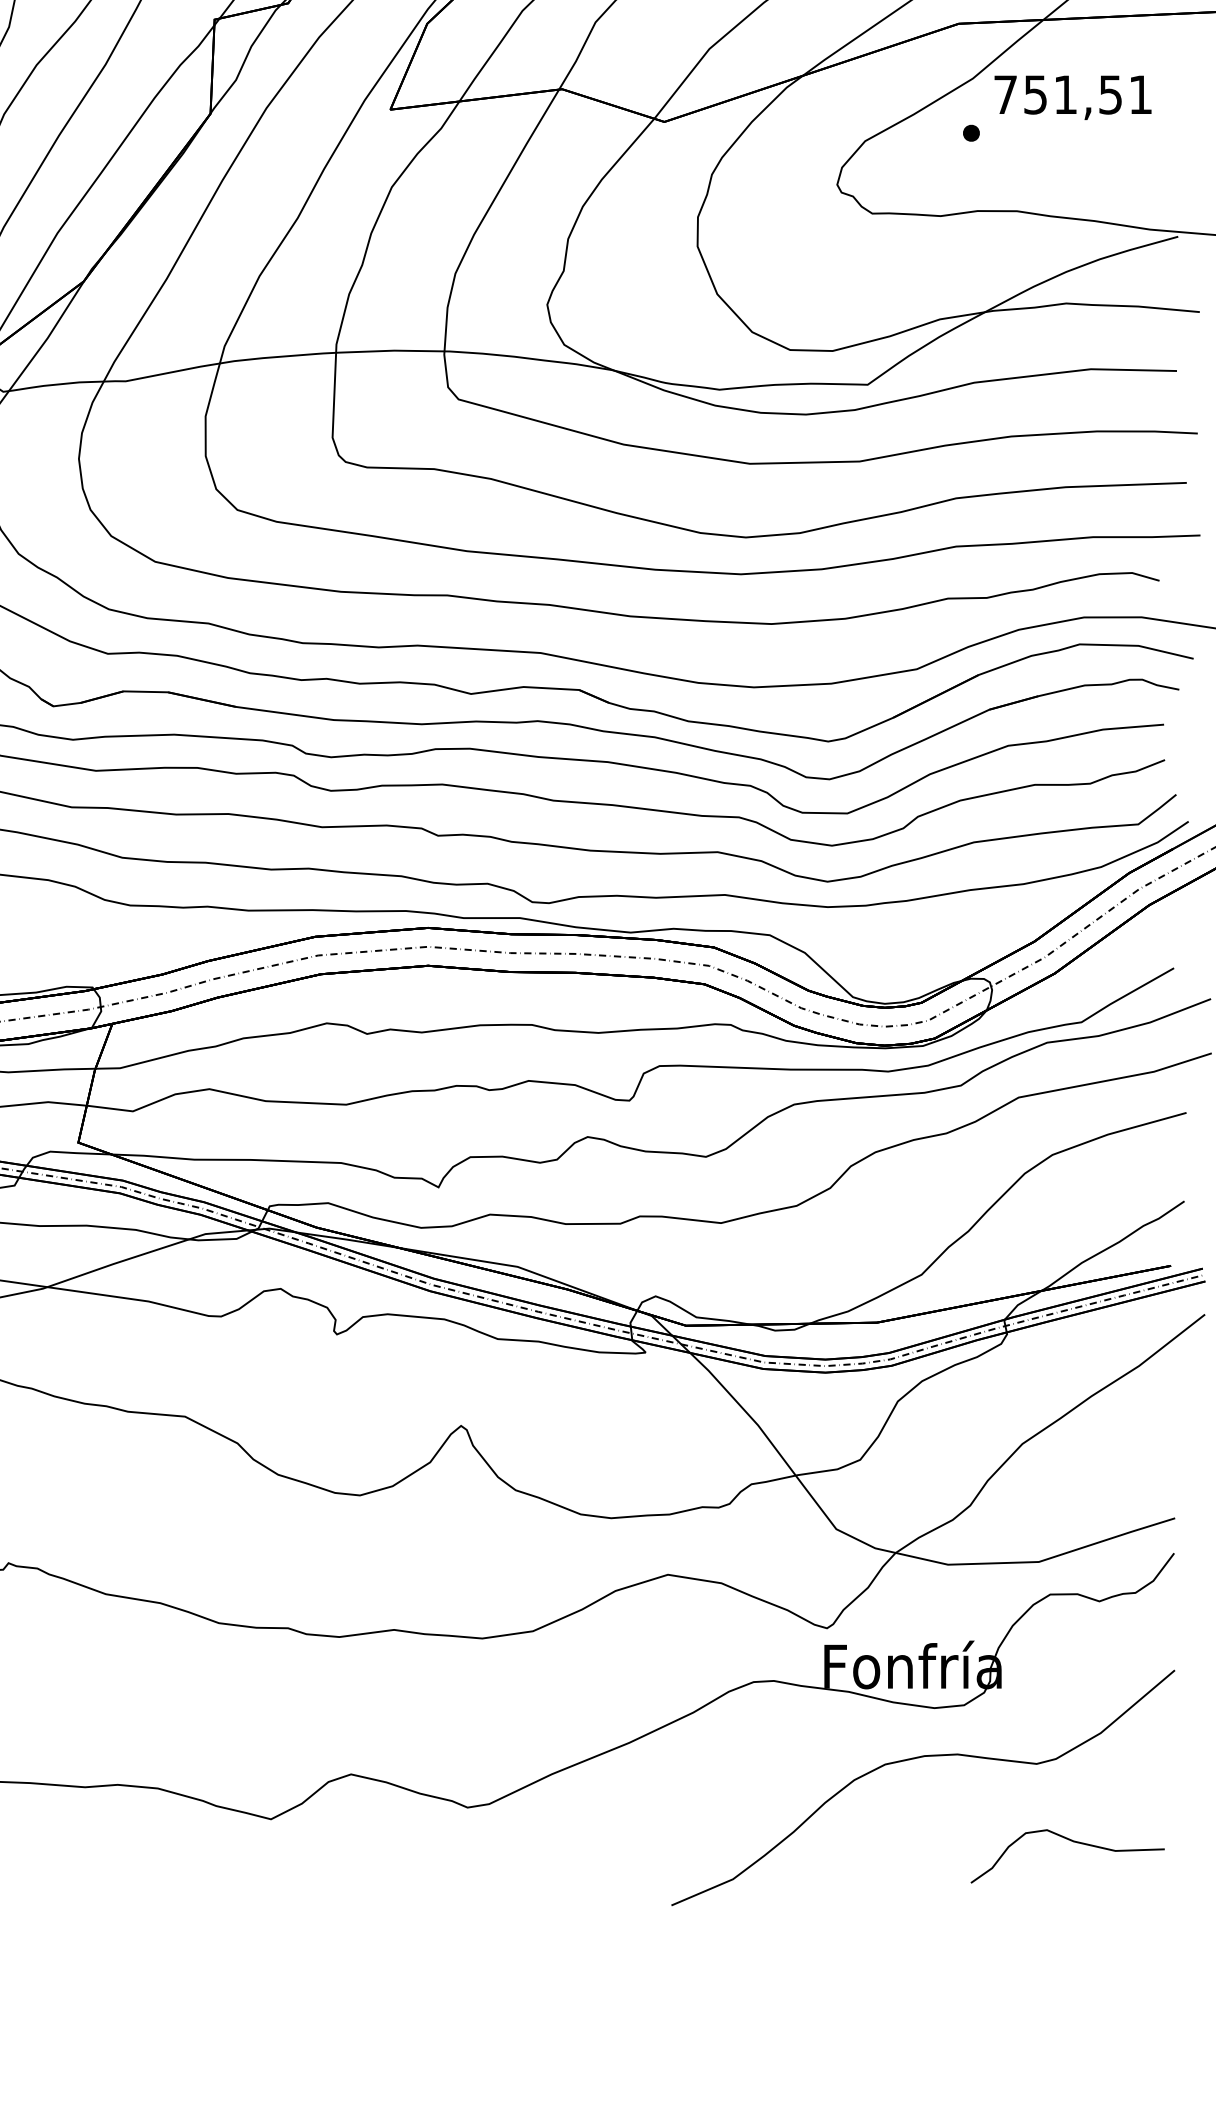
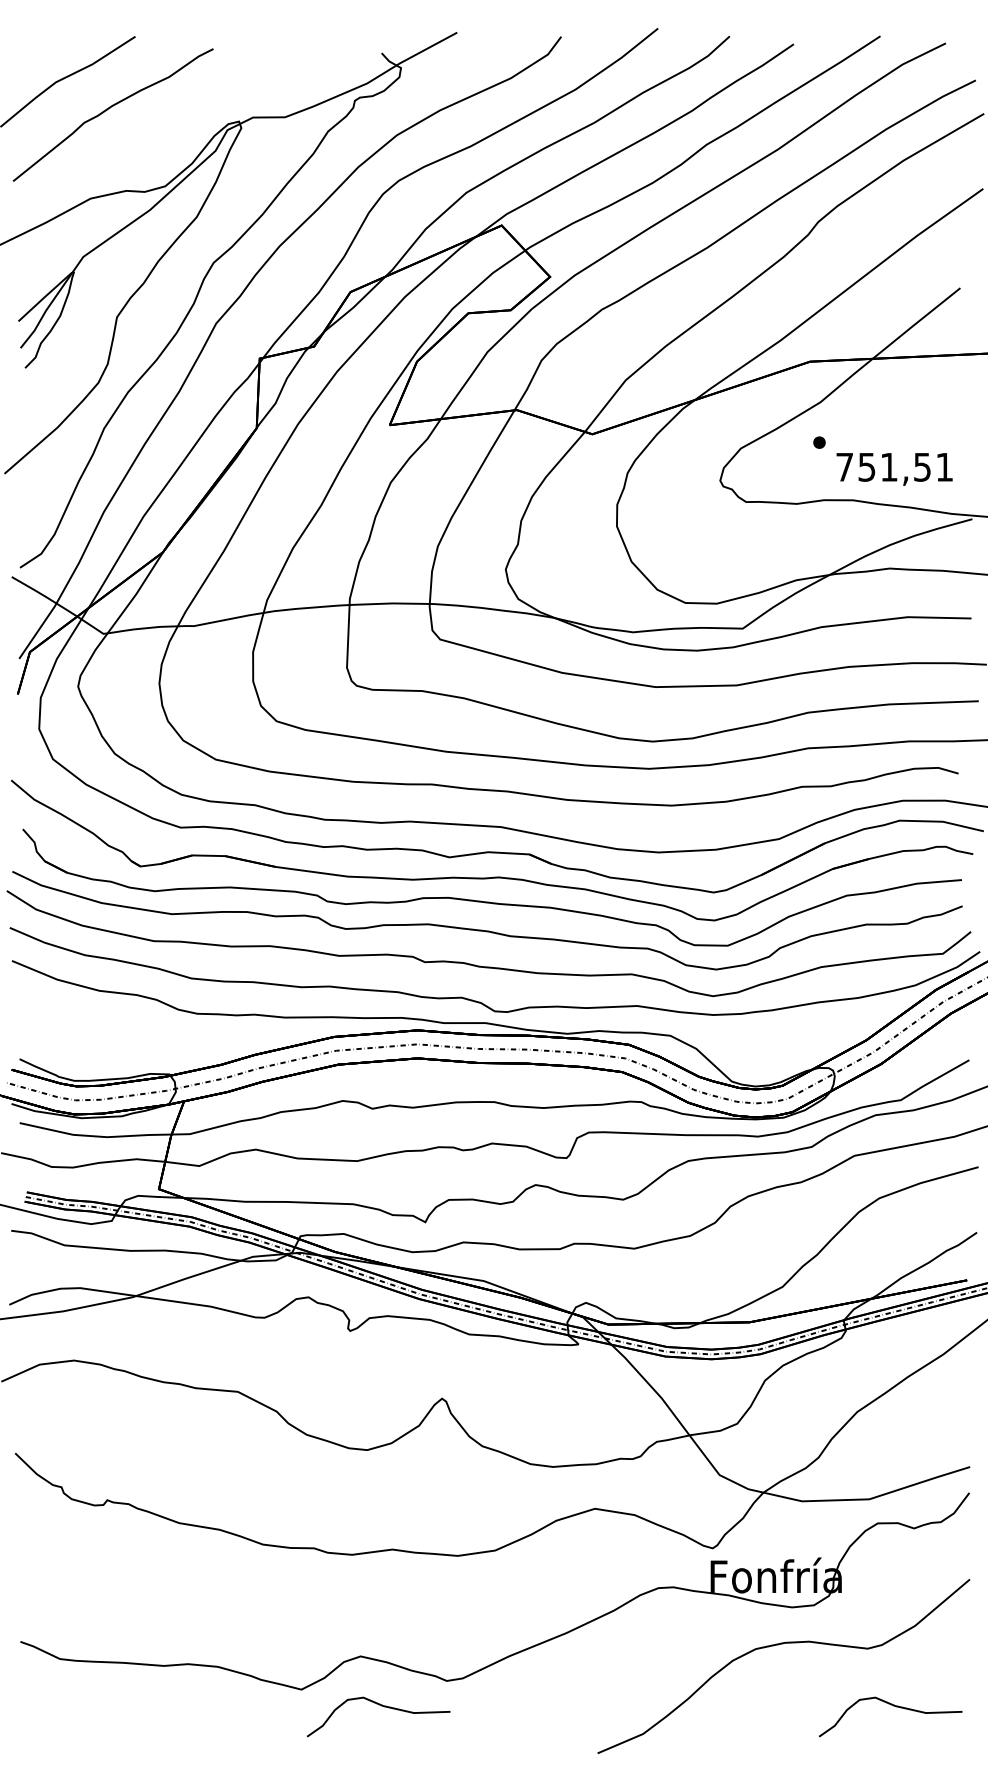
text: (1072, 97) -> (894, 469), moved
curve: (379, 1842) -> (381, 1706), added

